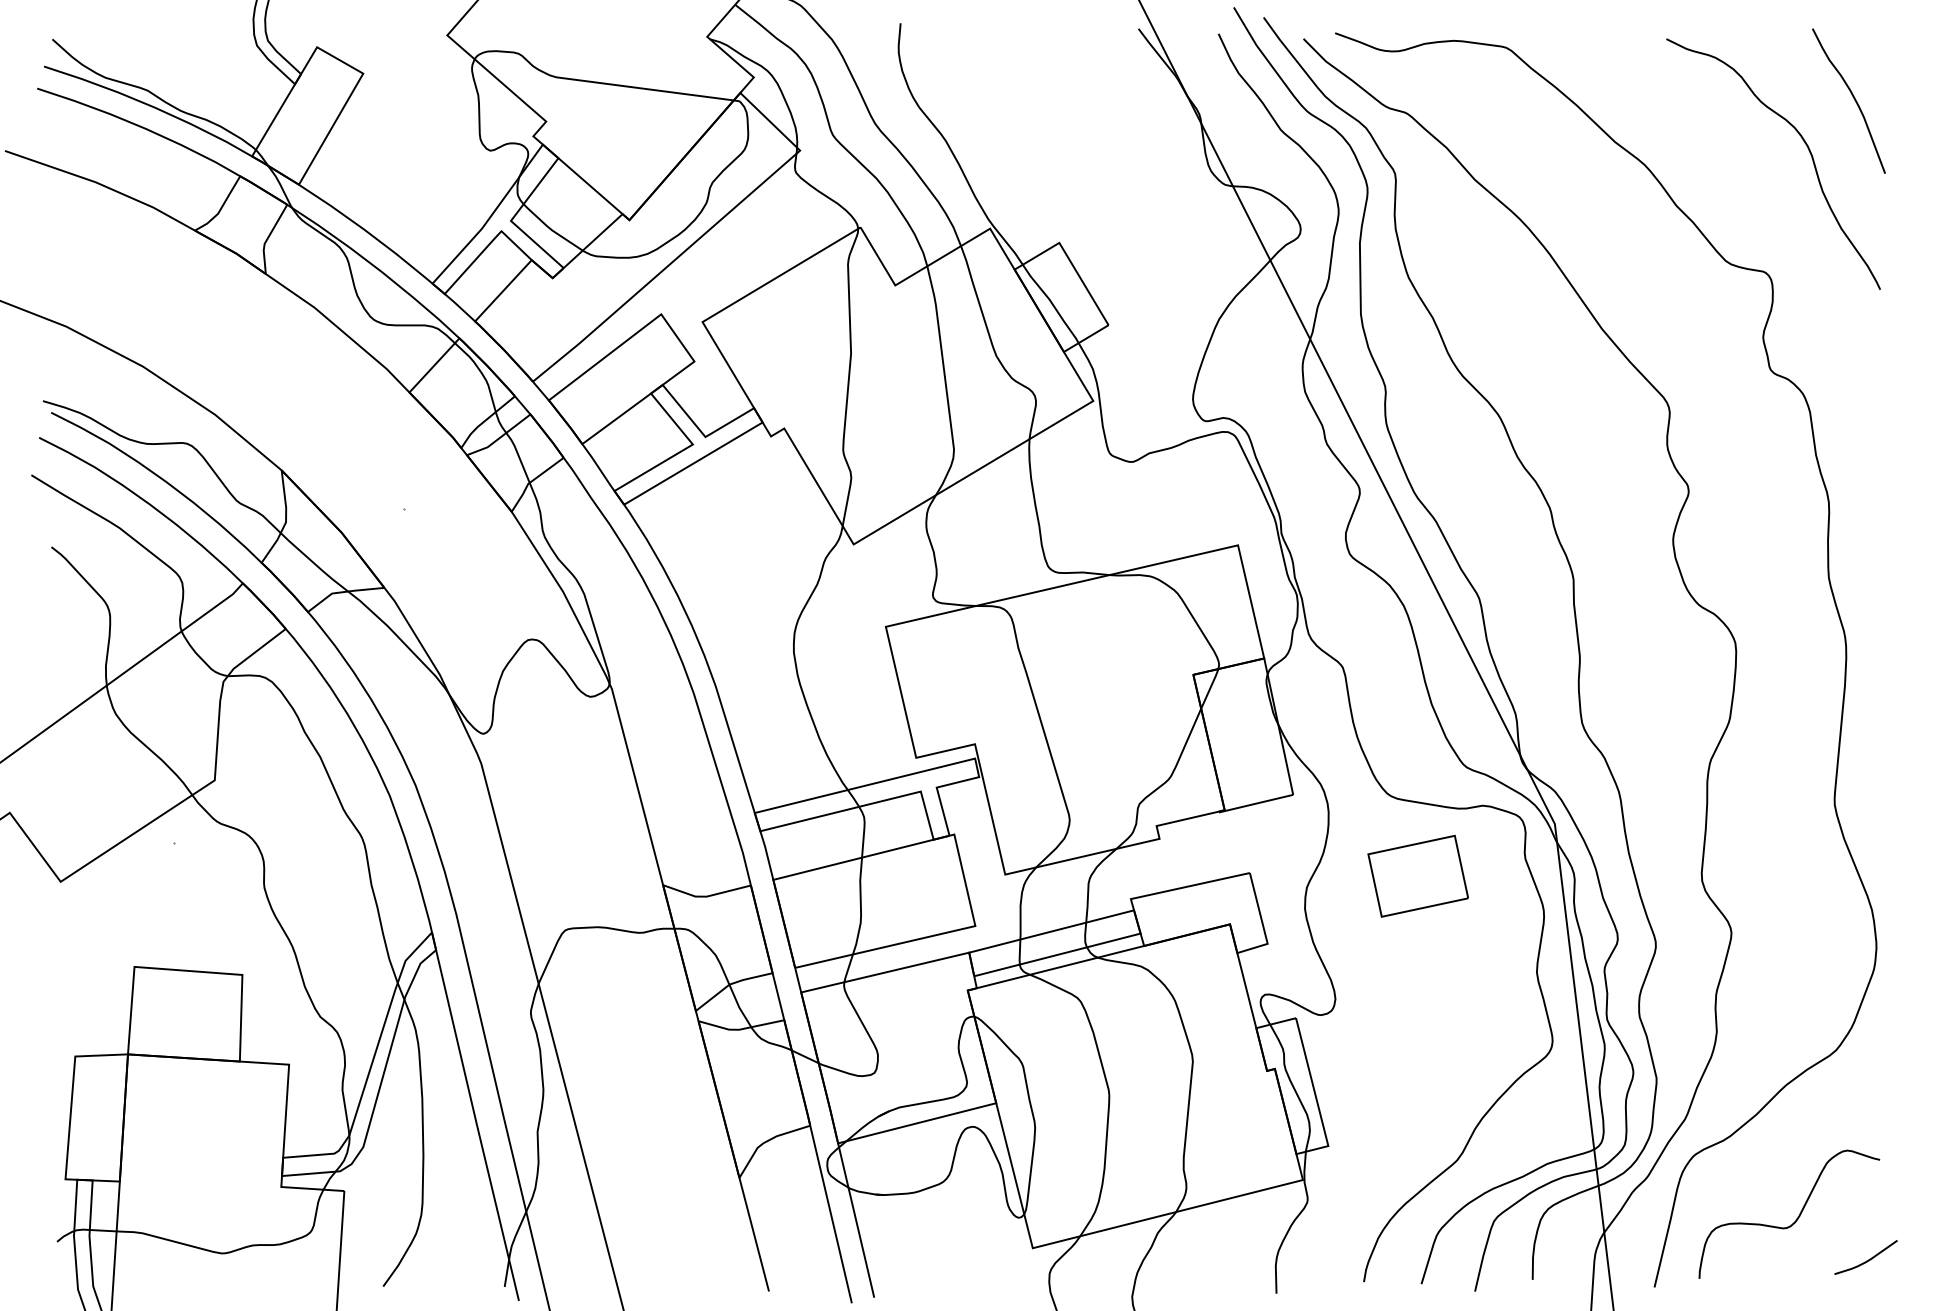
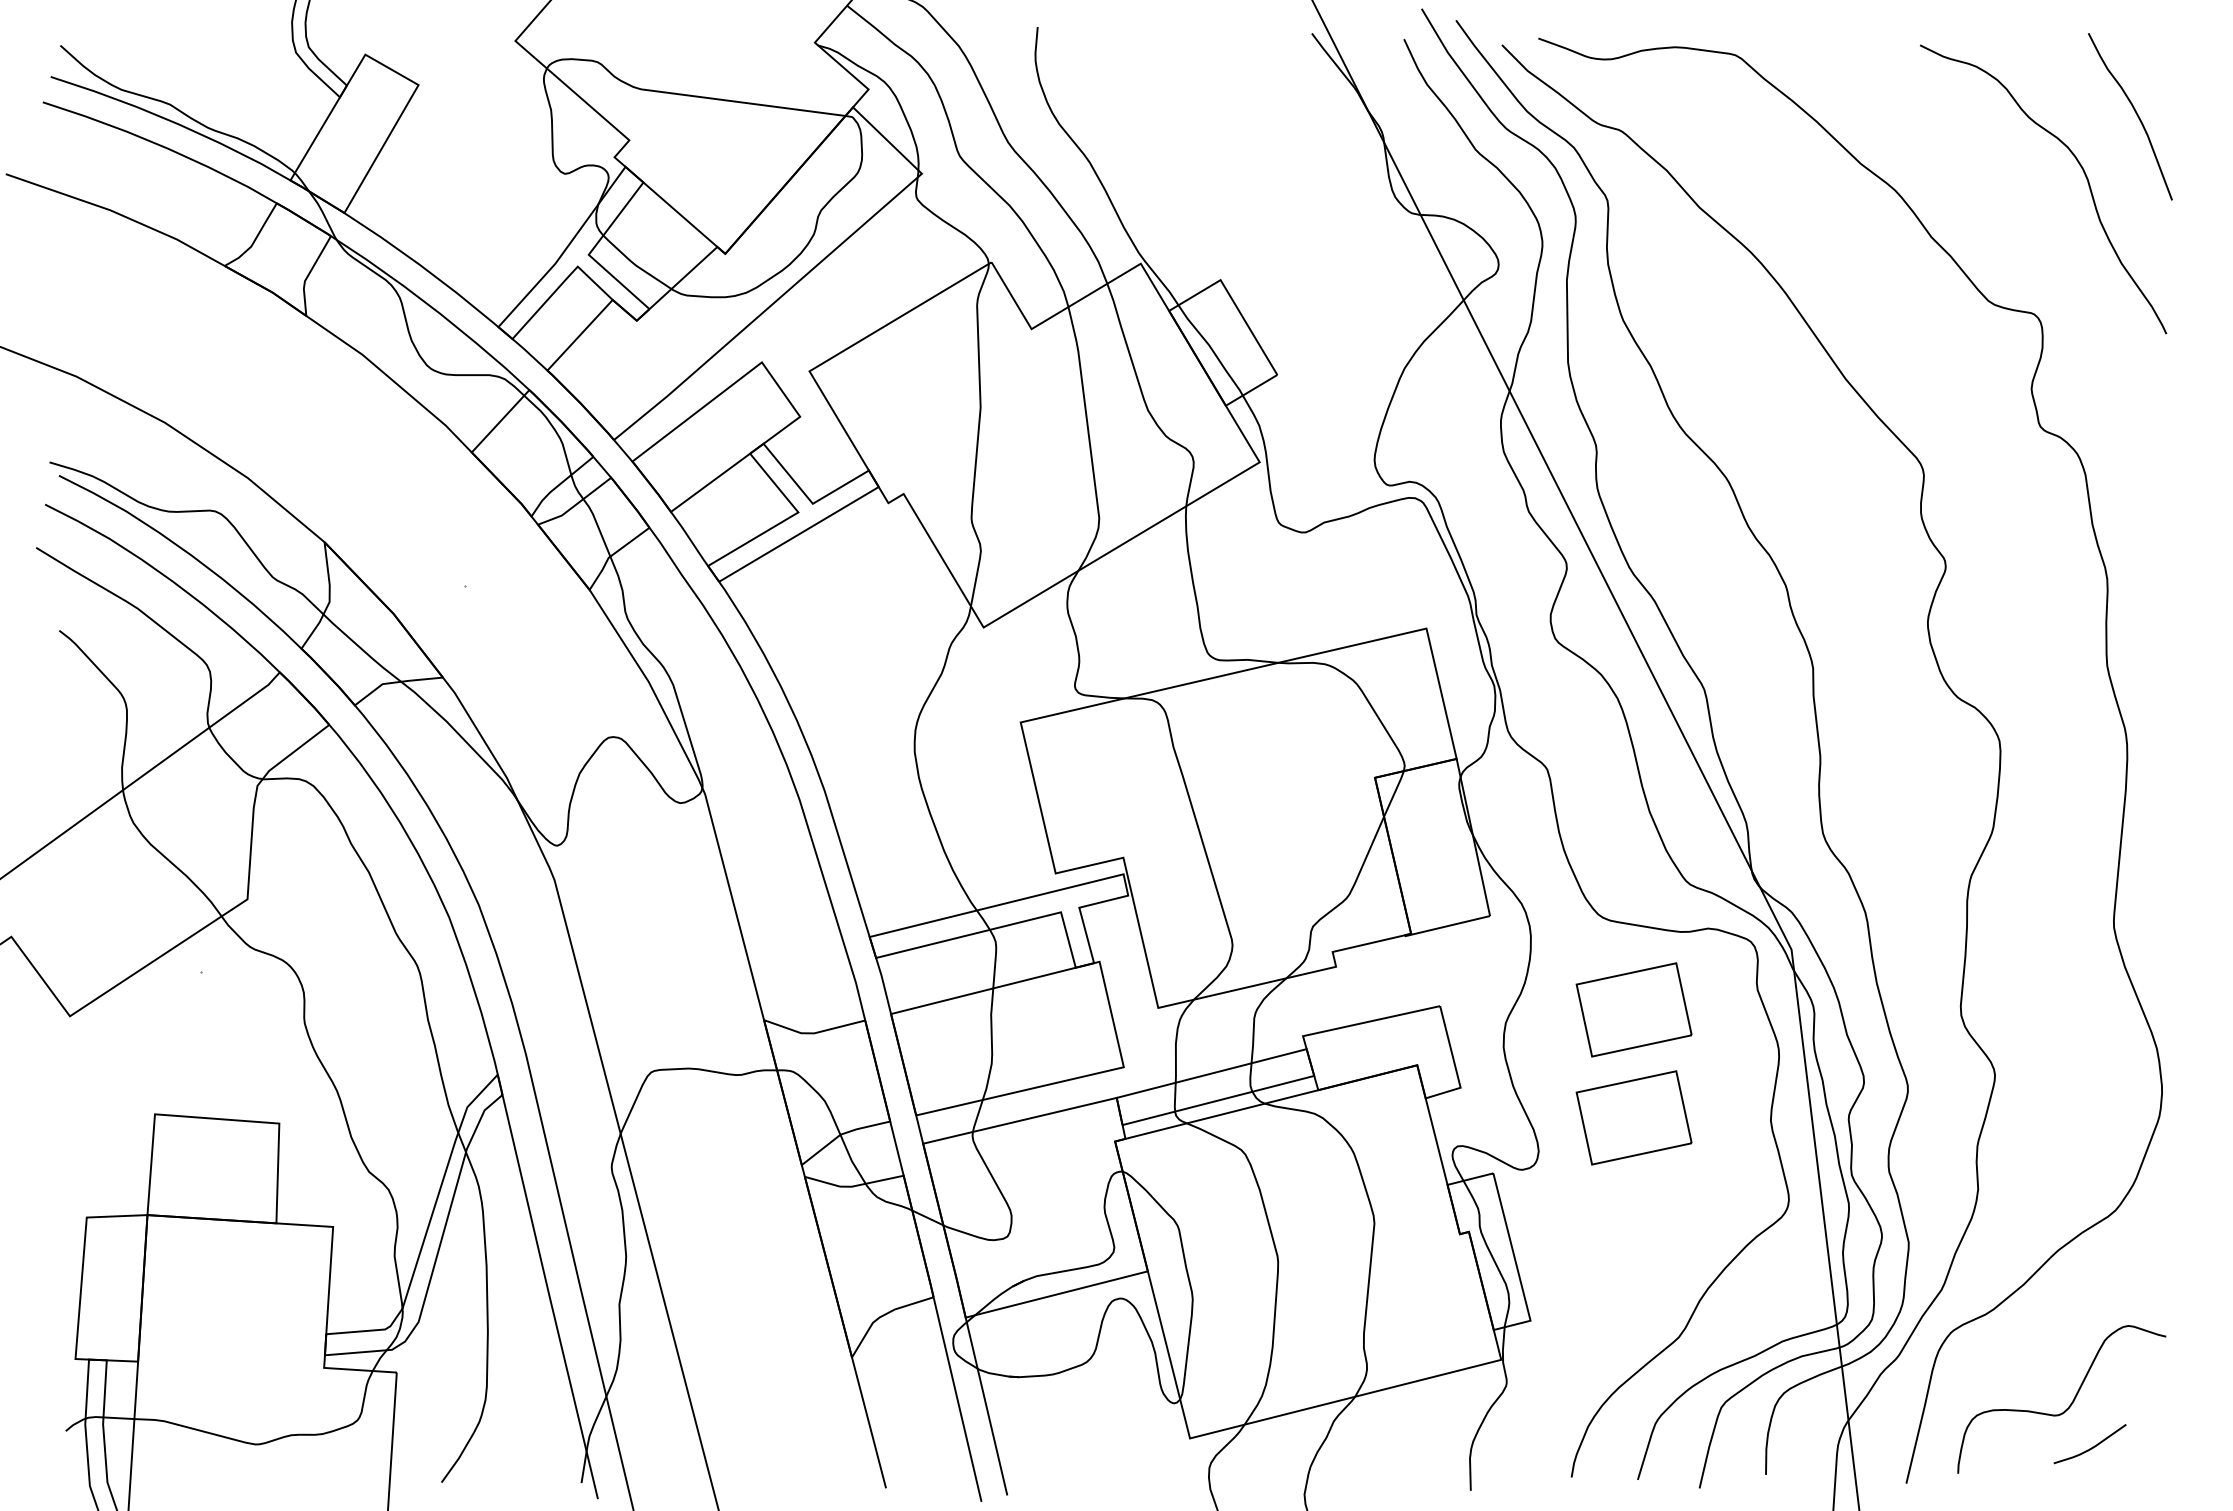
part: (1417, 969) -> (1633, 1117), added
curve: (1868, 1259) -> (2092, 1446), moved

